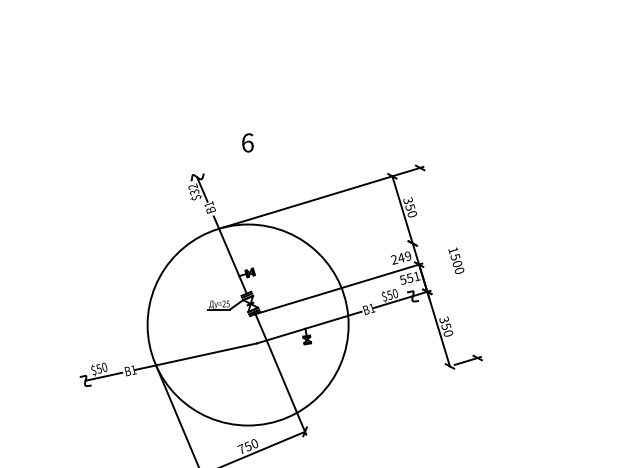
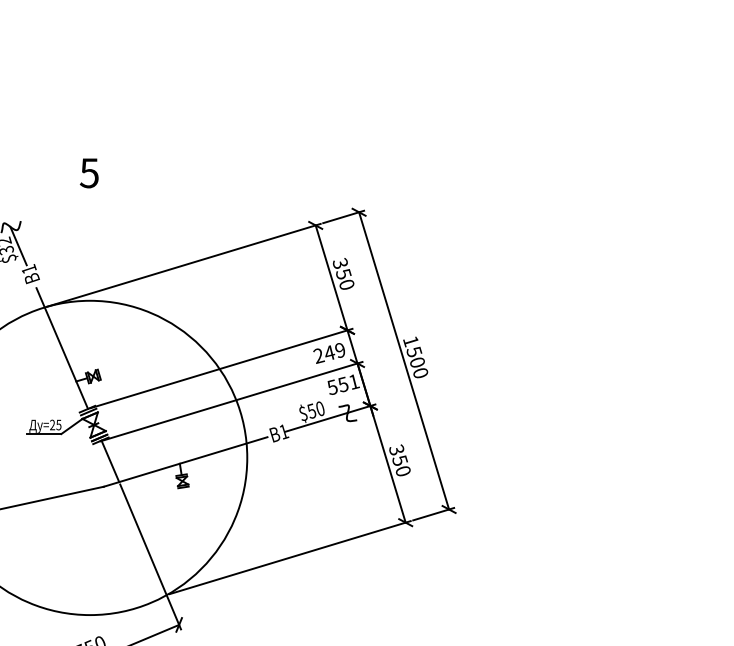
text: (247, 142) -> (89, 172), 6 -> 5
line: (448, 262) -> (403, 360), added
line: (331, 267) -> (220, 367), added
line: (376, 388) -> (290, 557), added

